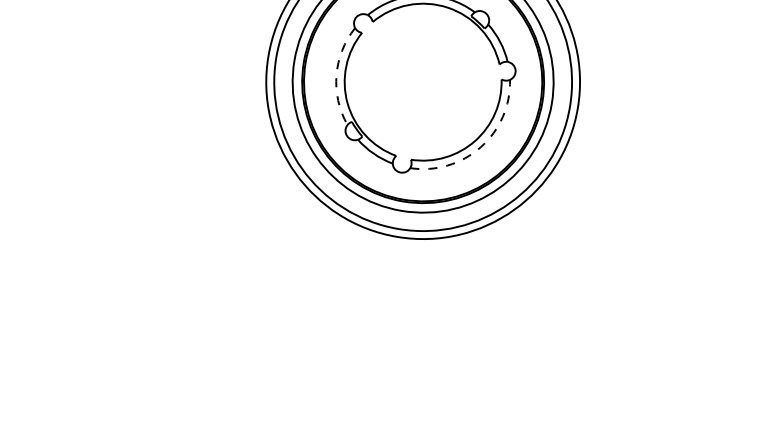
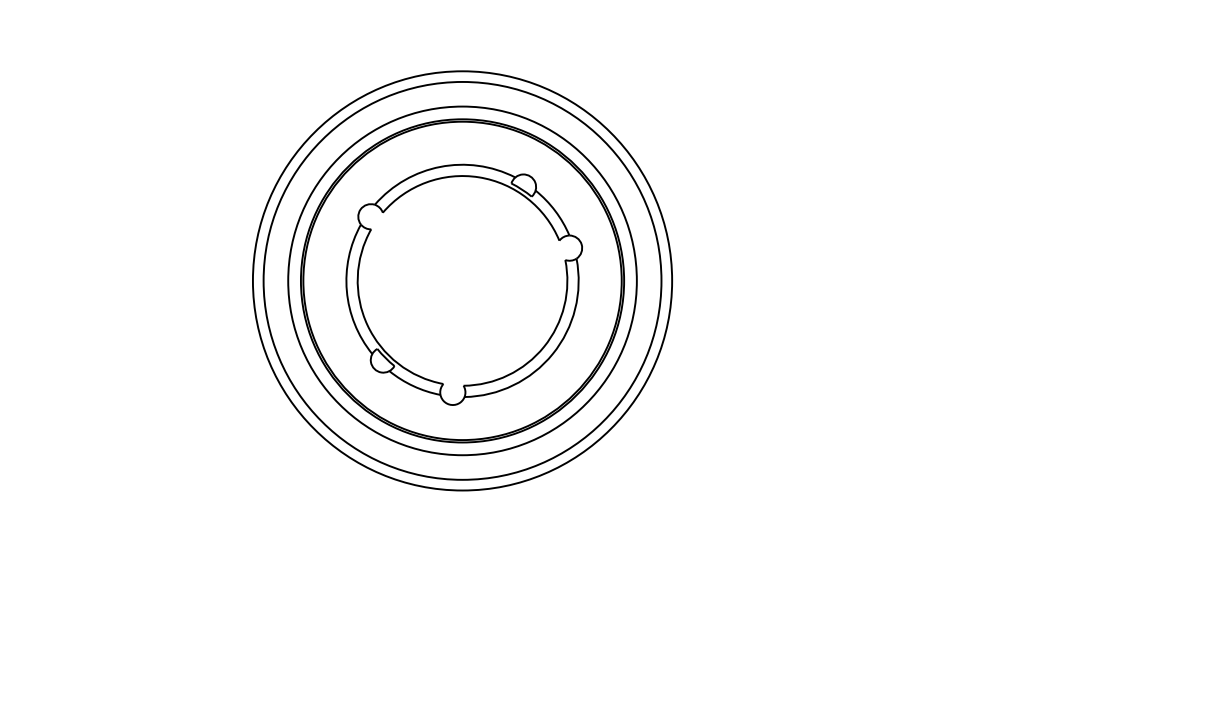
arc: (336, 75) -> (346, 291), dashed -> solid
arc: (480, 146) -> (552, 353), dashed -> solid

